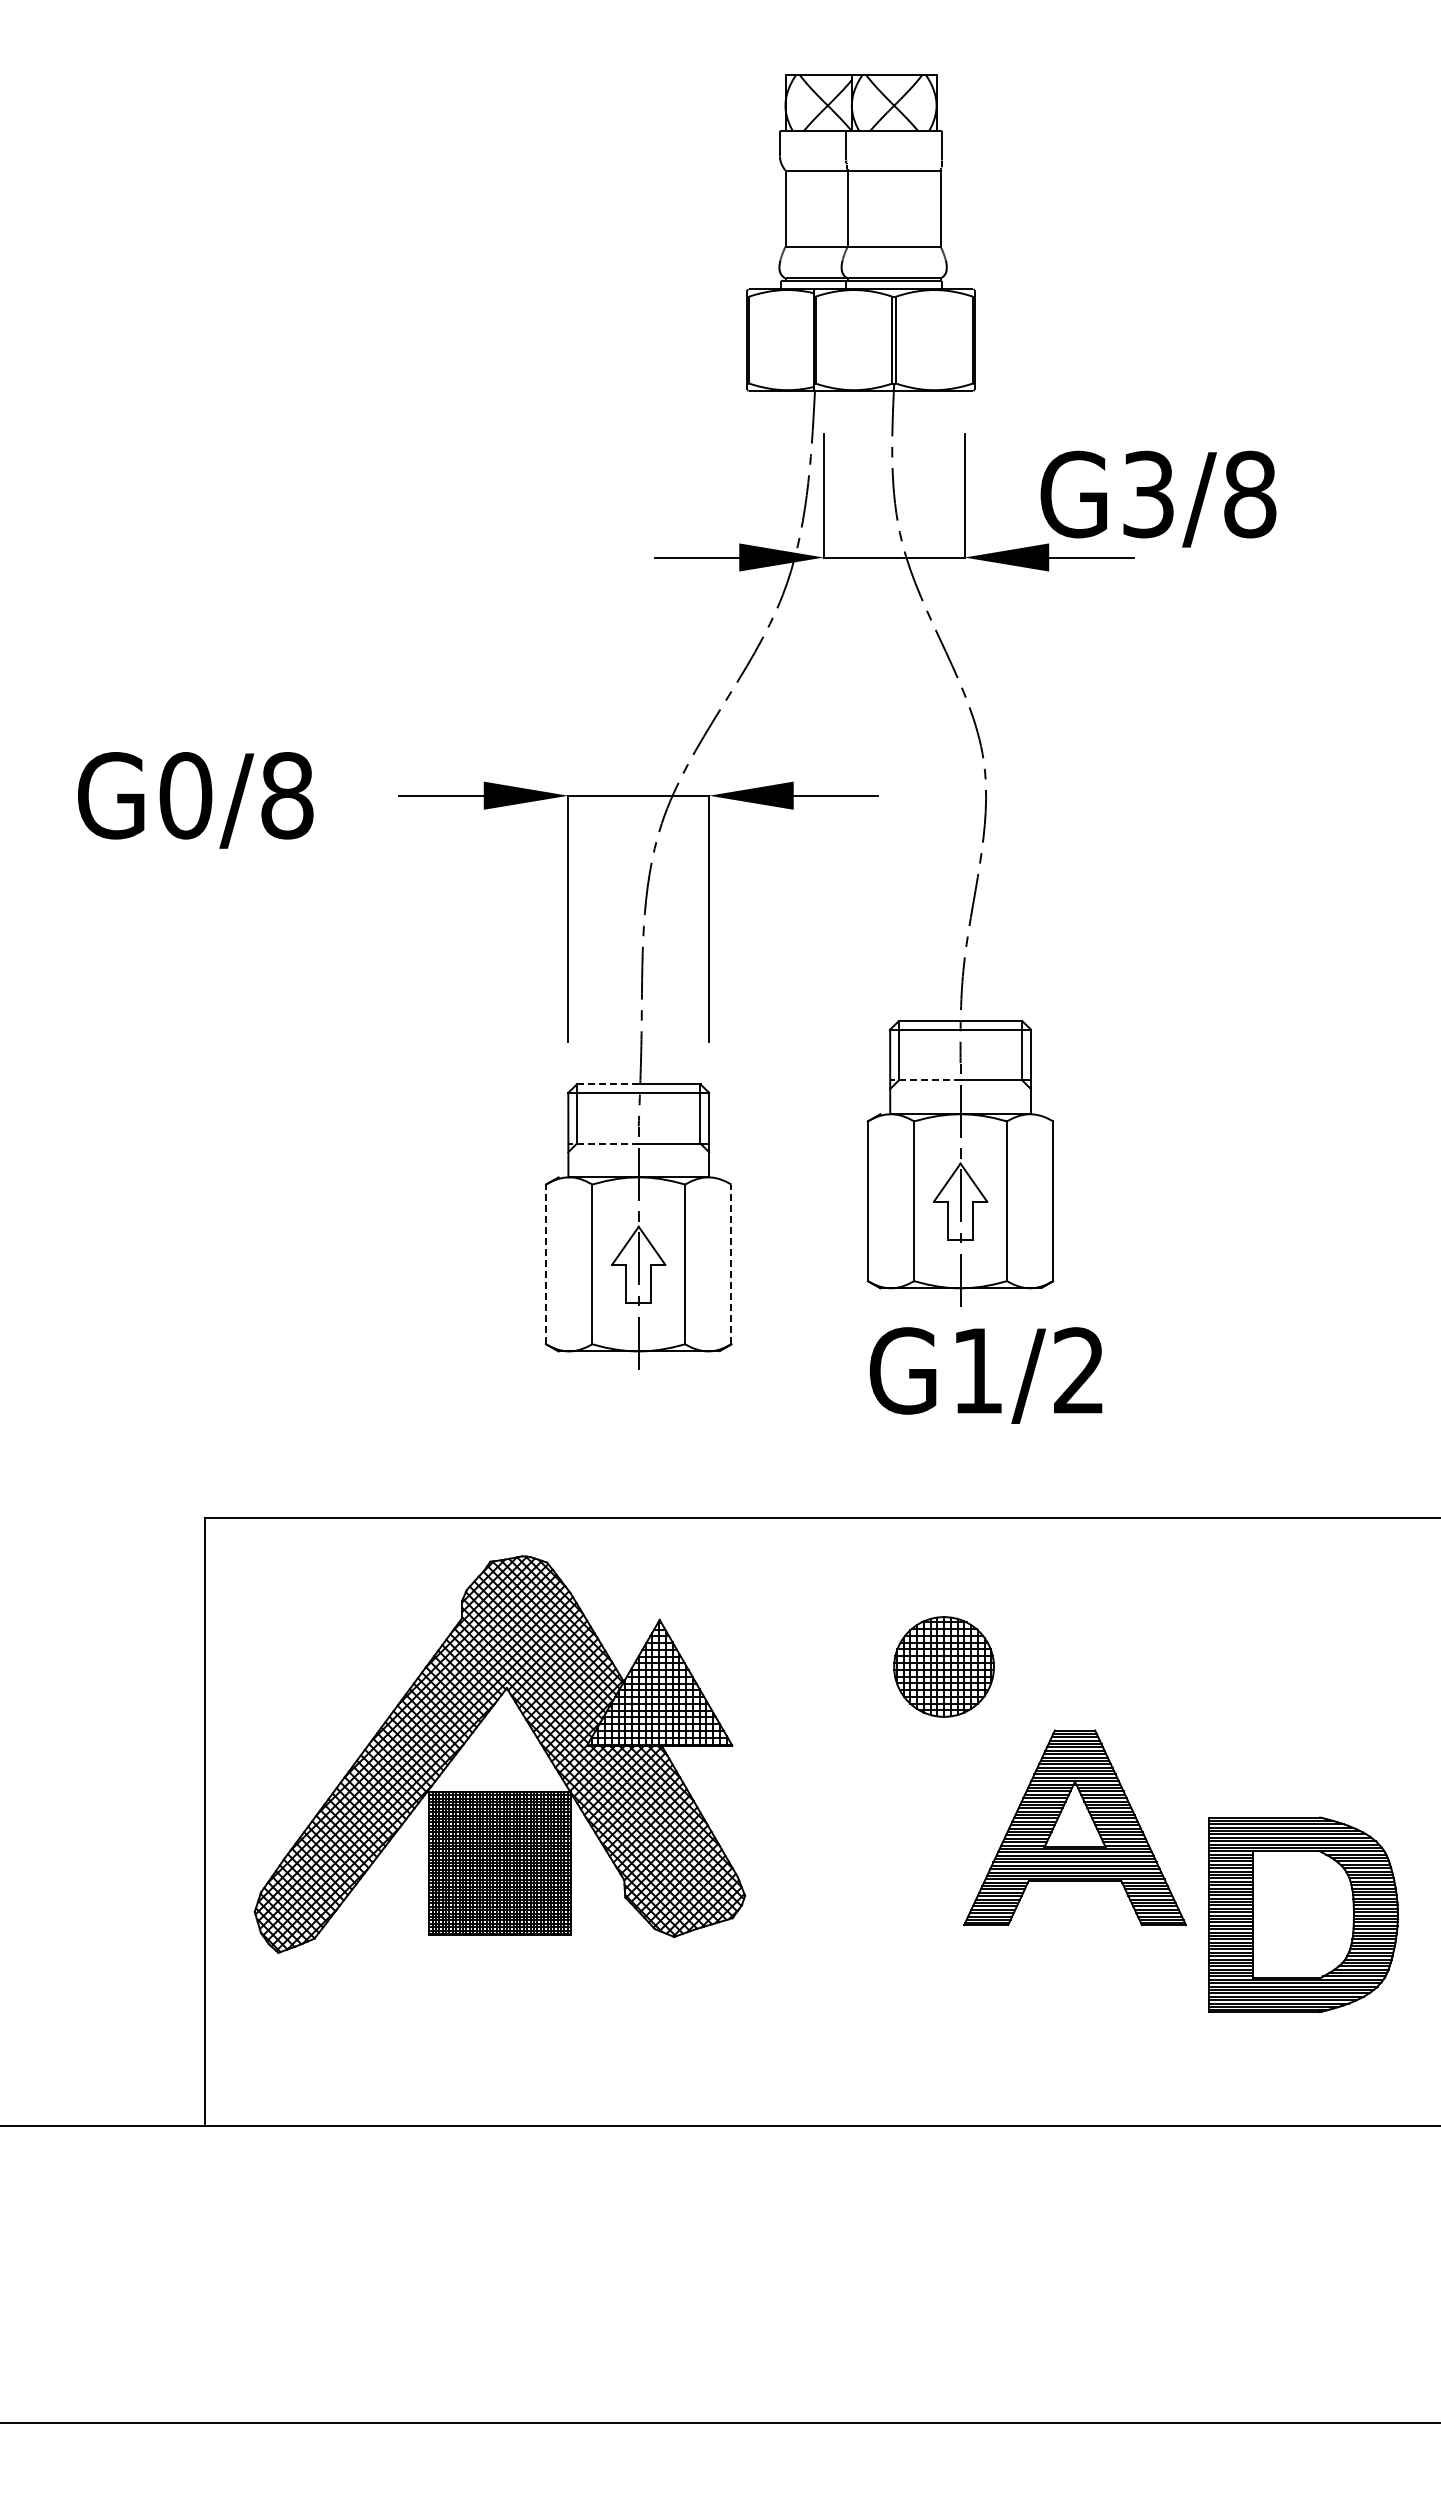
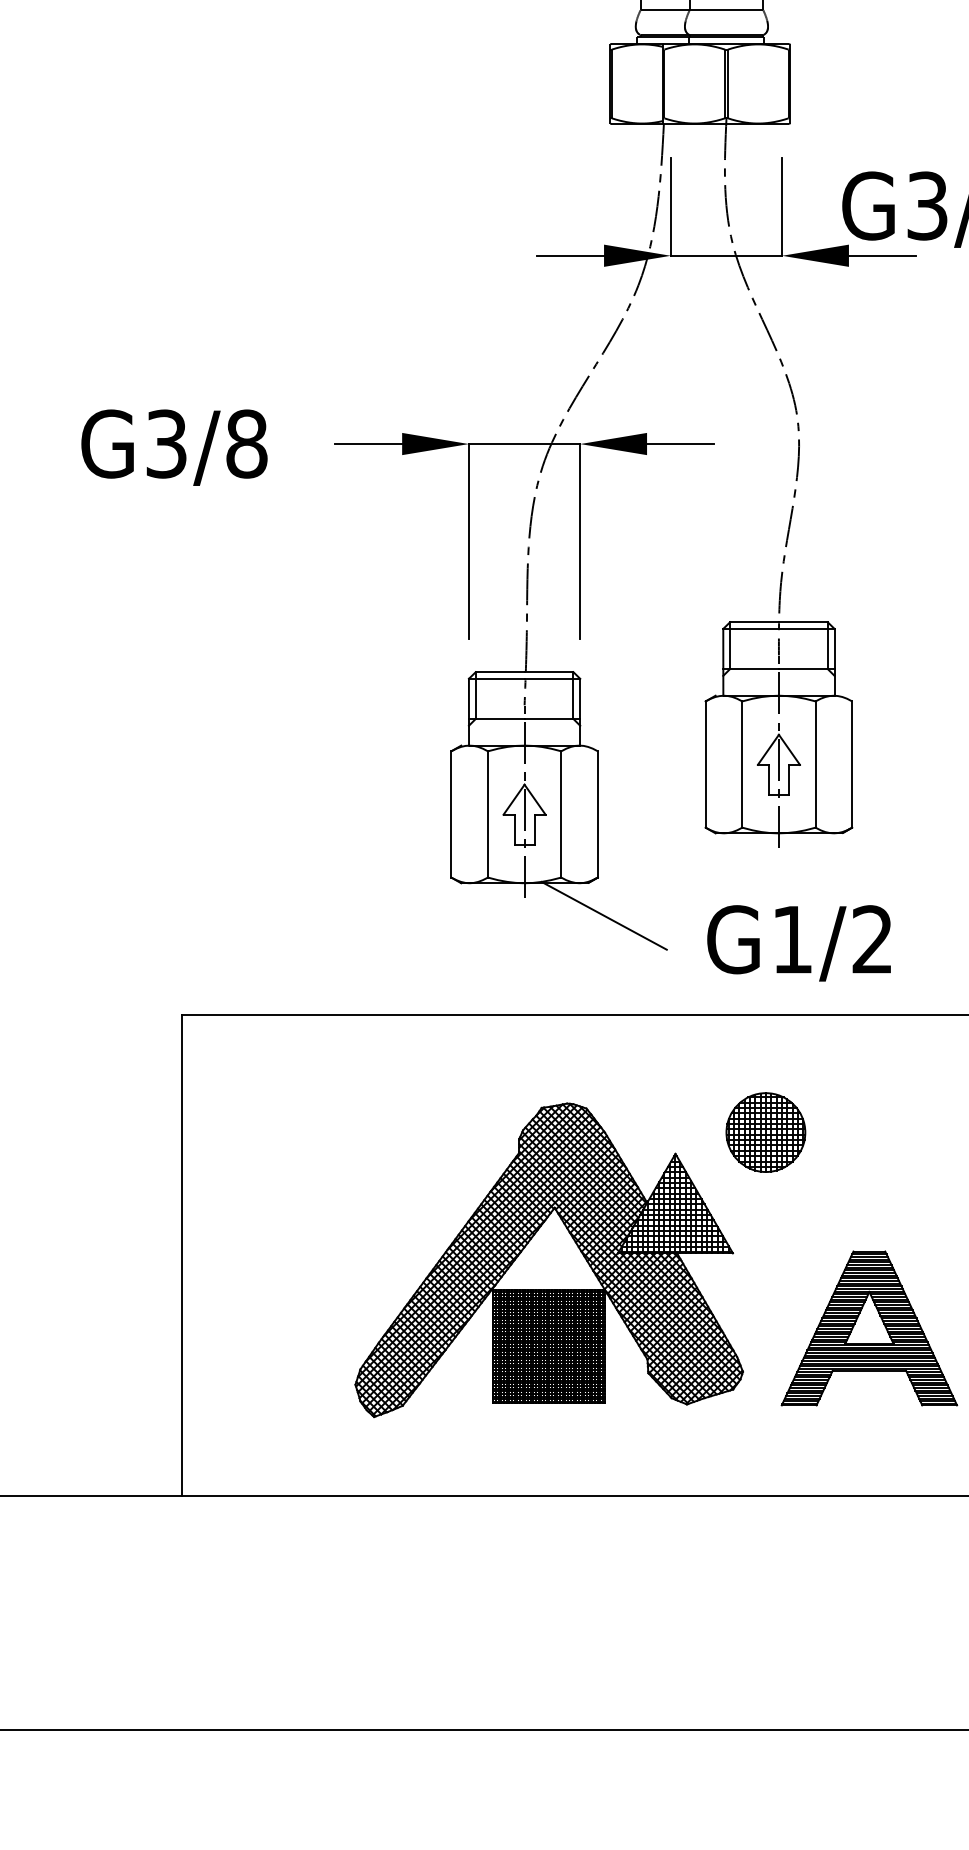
text: (185, 795) -> (166, 443), G0/8 -> G3/8
line: (924, 1080) -> (750, 669), dashed -> solid
line: (607, 1084) -> (499, 672), dashed -> solid
line: (603, 1143) -> (496, 718), dashed -> solid
line: (546, 1264) -> (451, 814), dashed -> solid
line: (731, 1264) -> (597, 814), dashed -> solid
text: (985, 1375) -> (798, 943), moved
line: (739, 1392) -> (604, 915), added
part: (499, 1754) -> (548, 1260), moved
part: (1074, 1827) -> (868, 1328), moved

